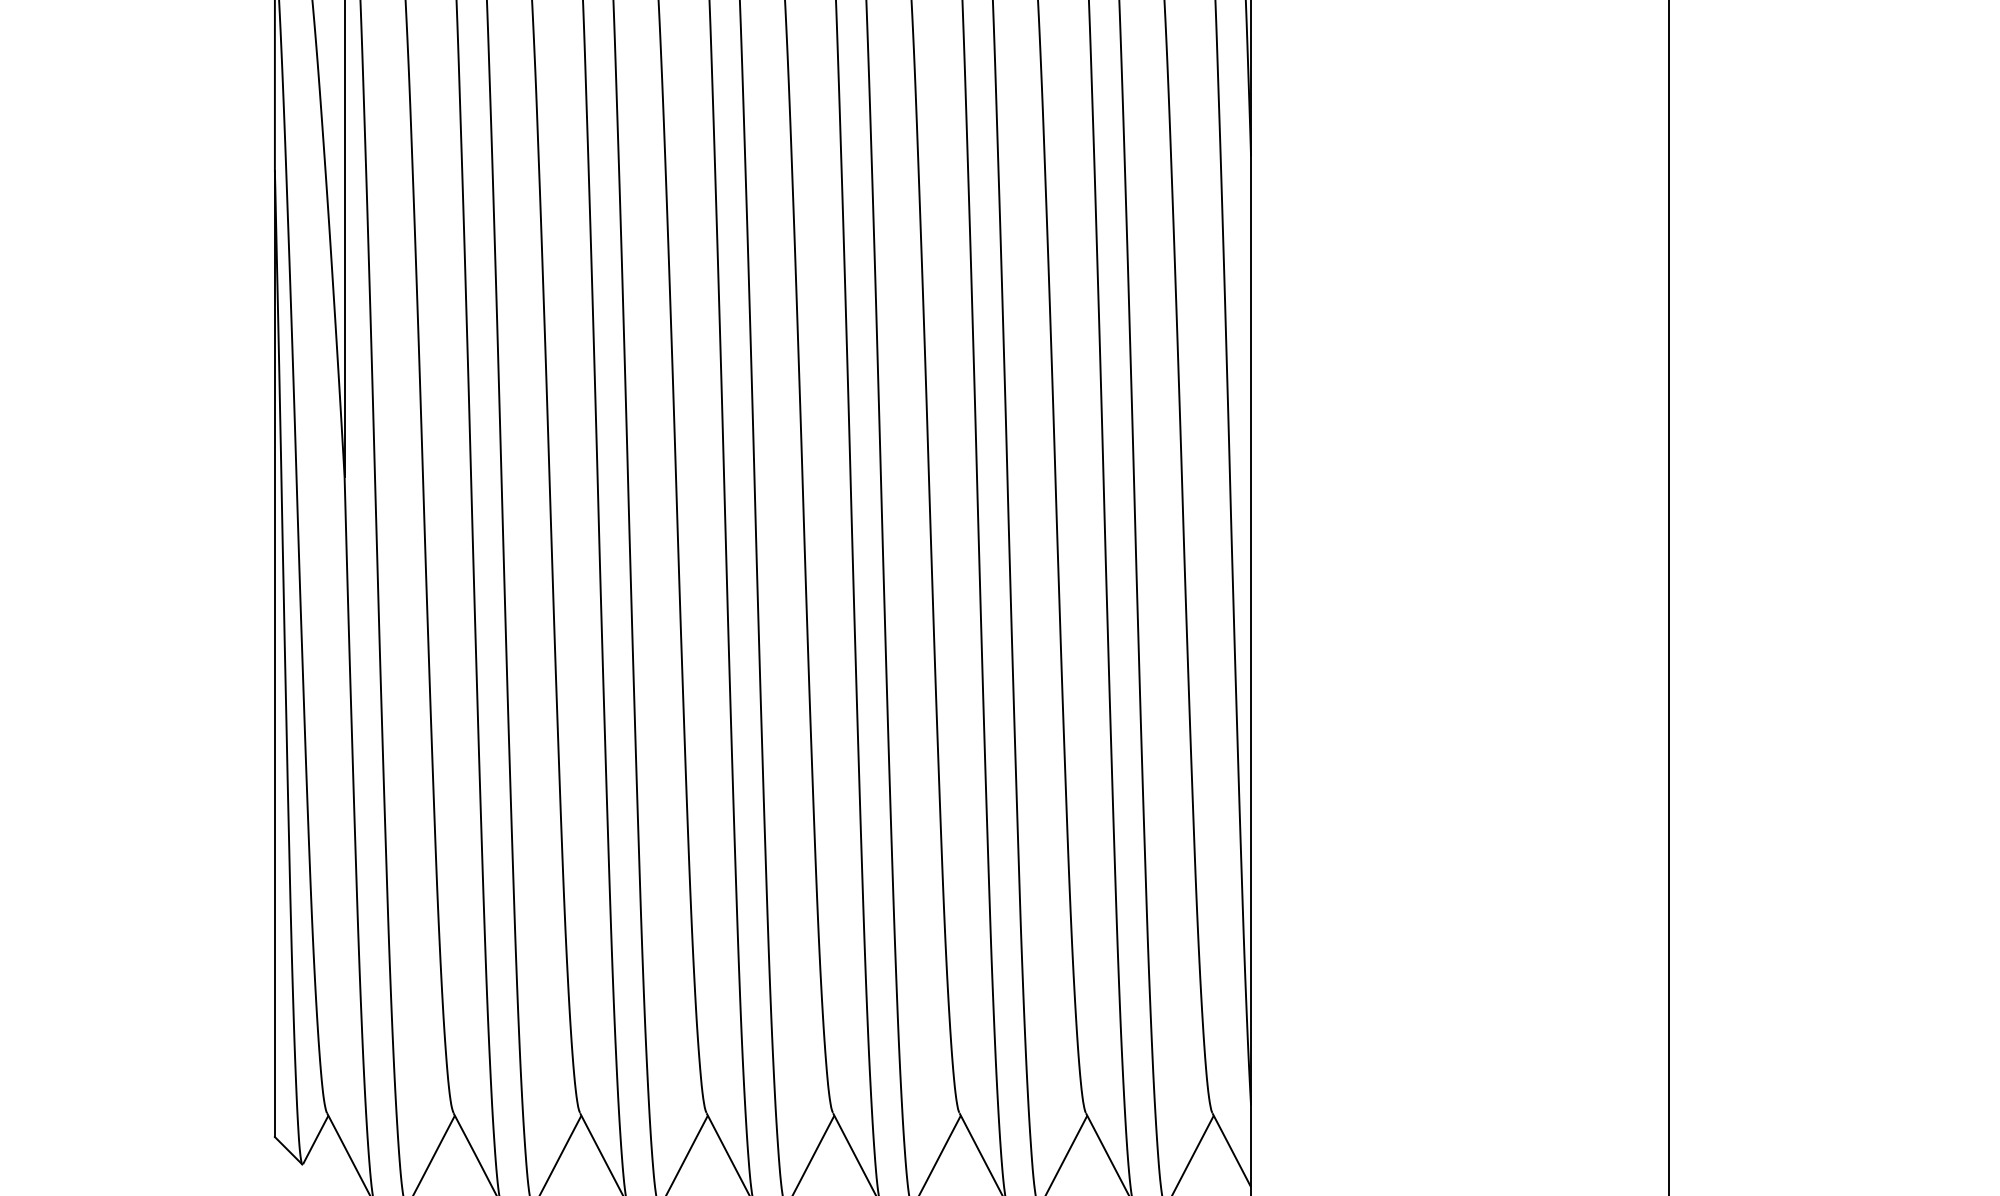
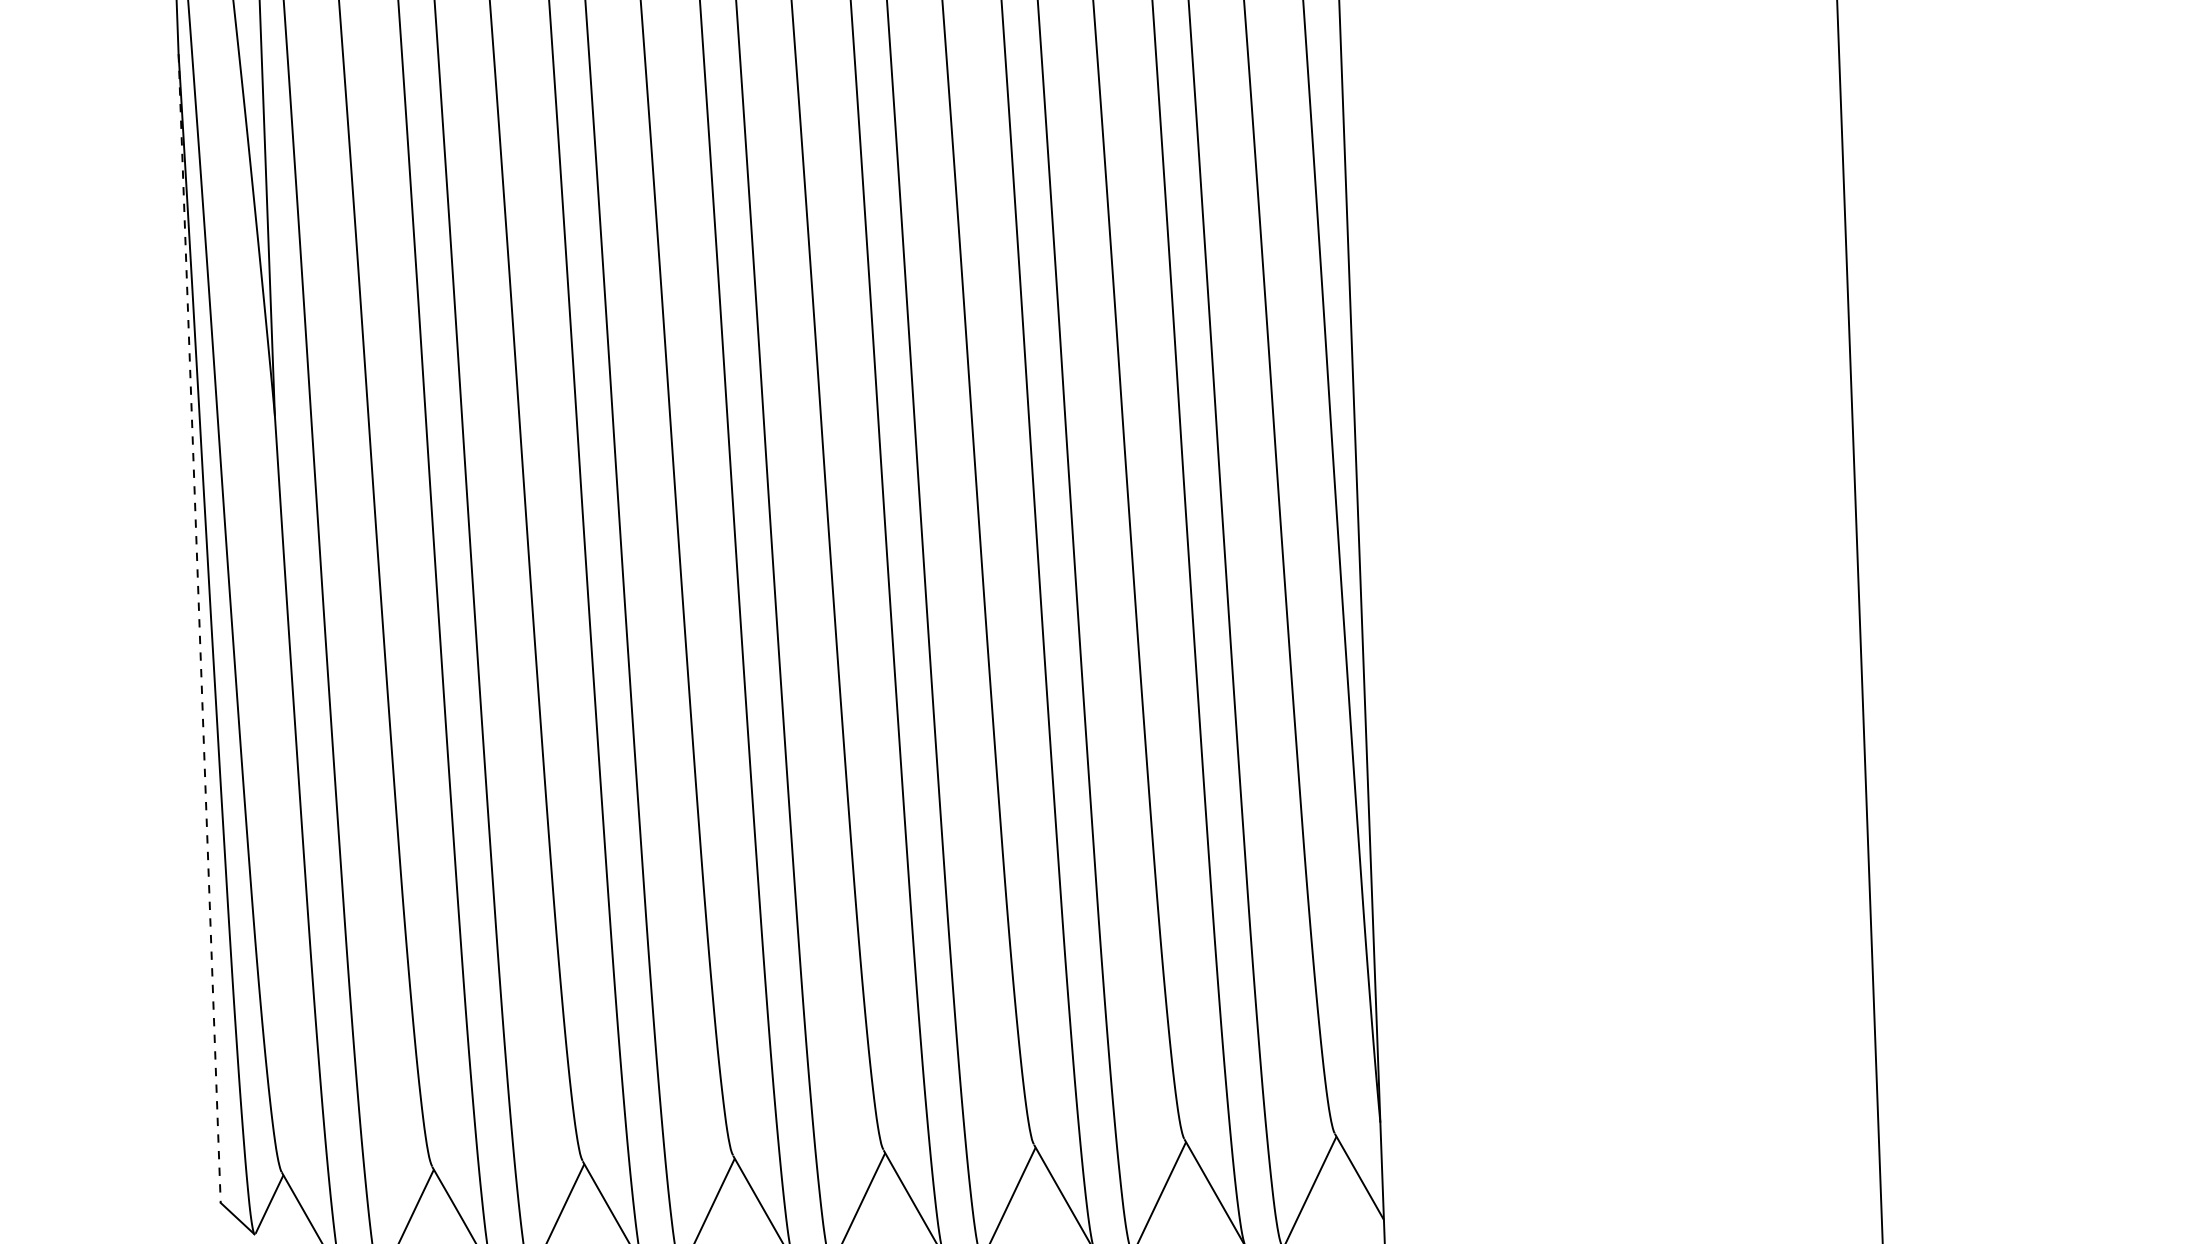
line: (274, 654) -> (199, 629), solid -> dashed

